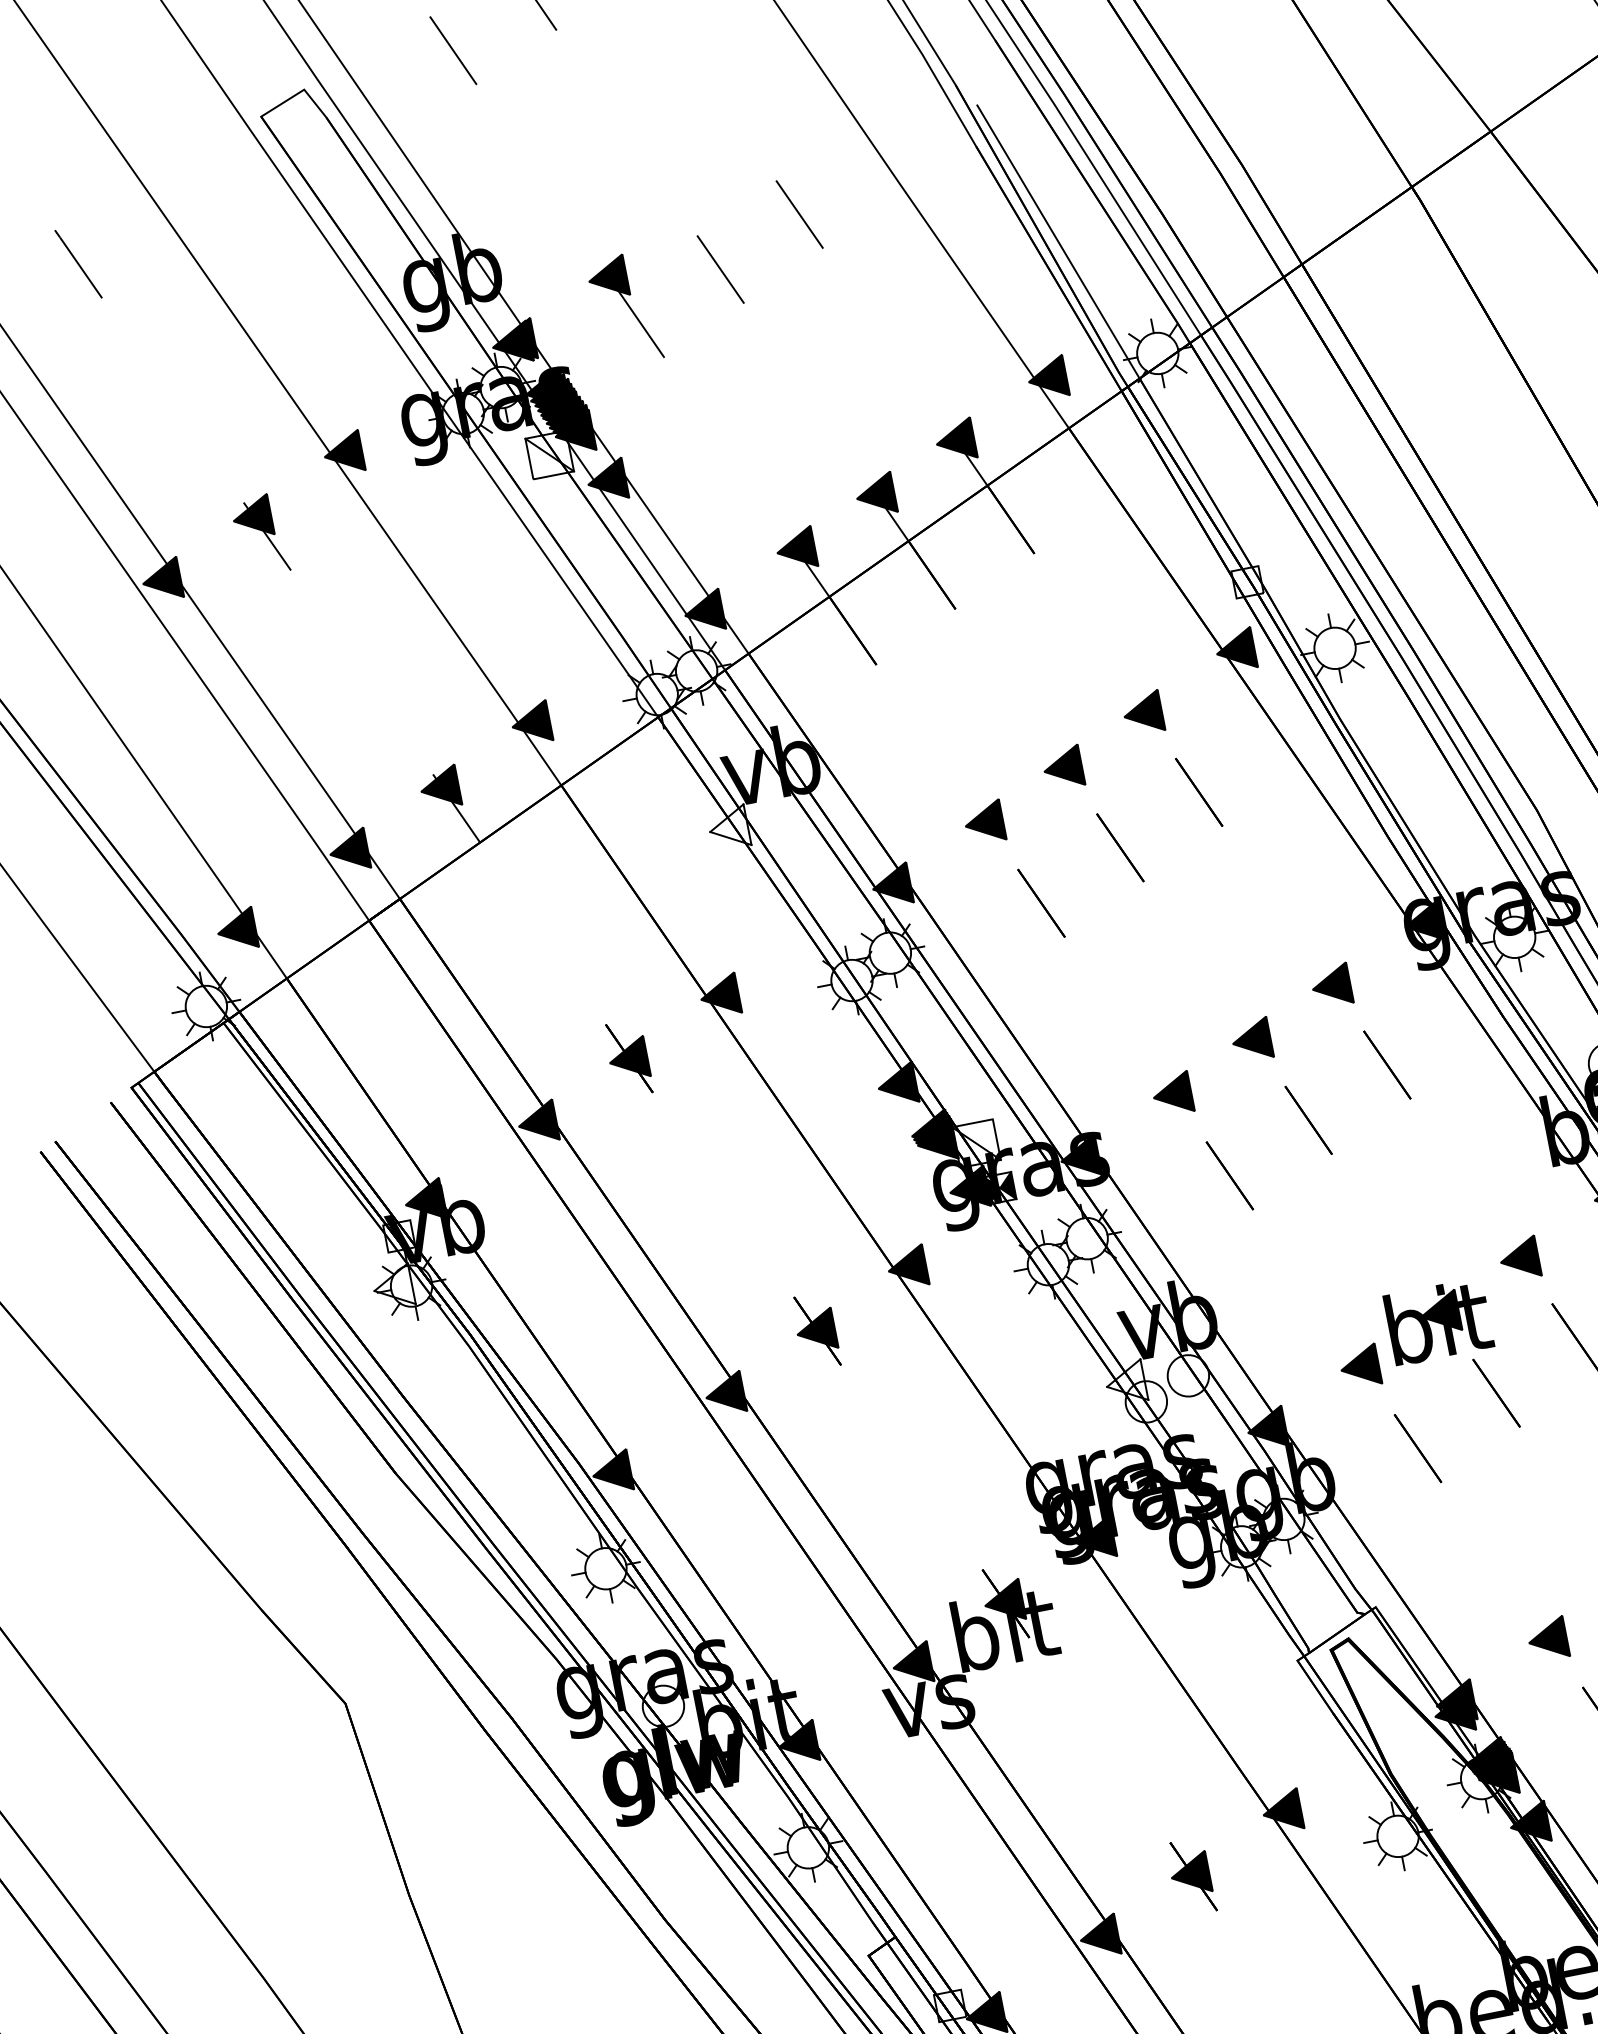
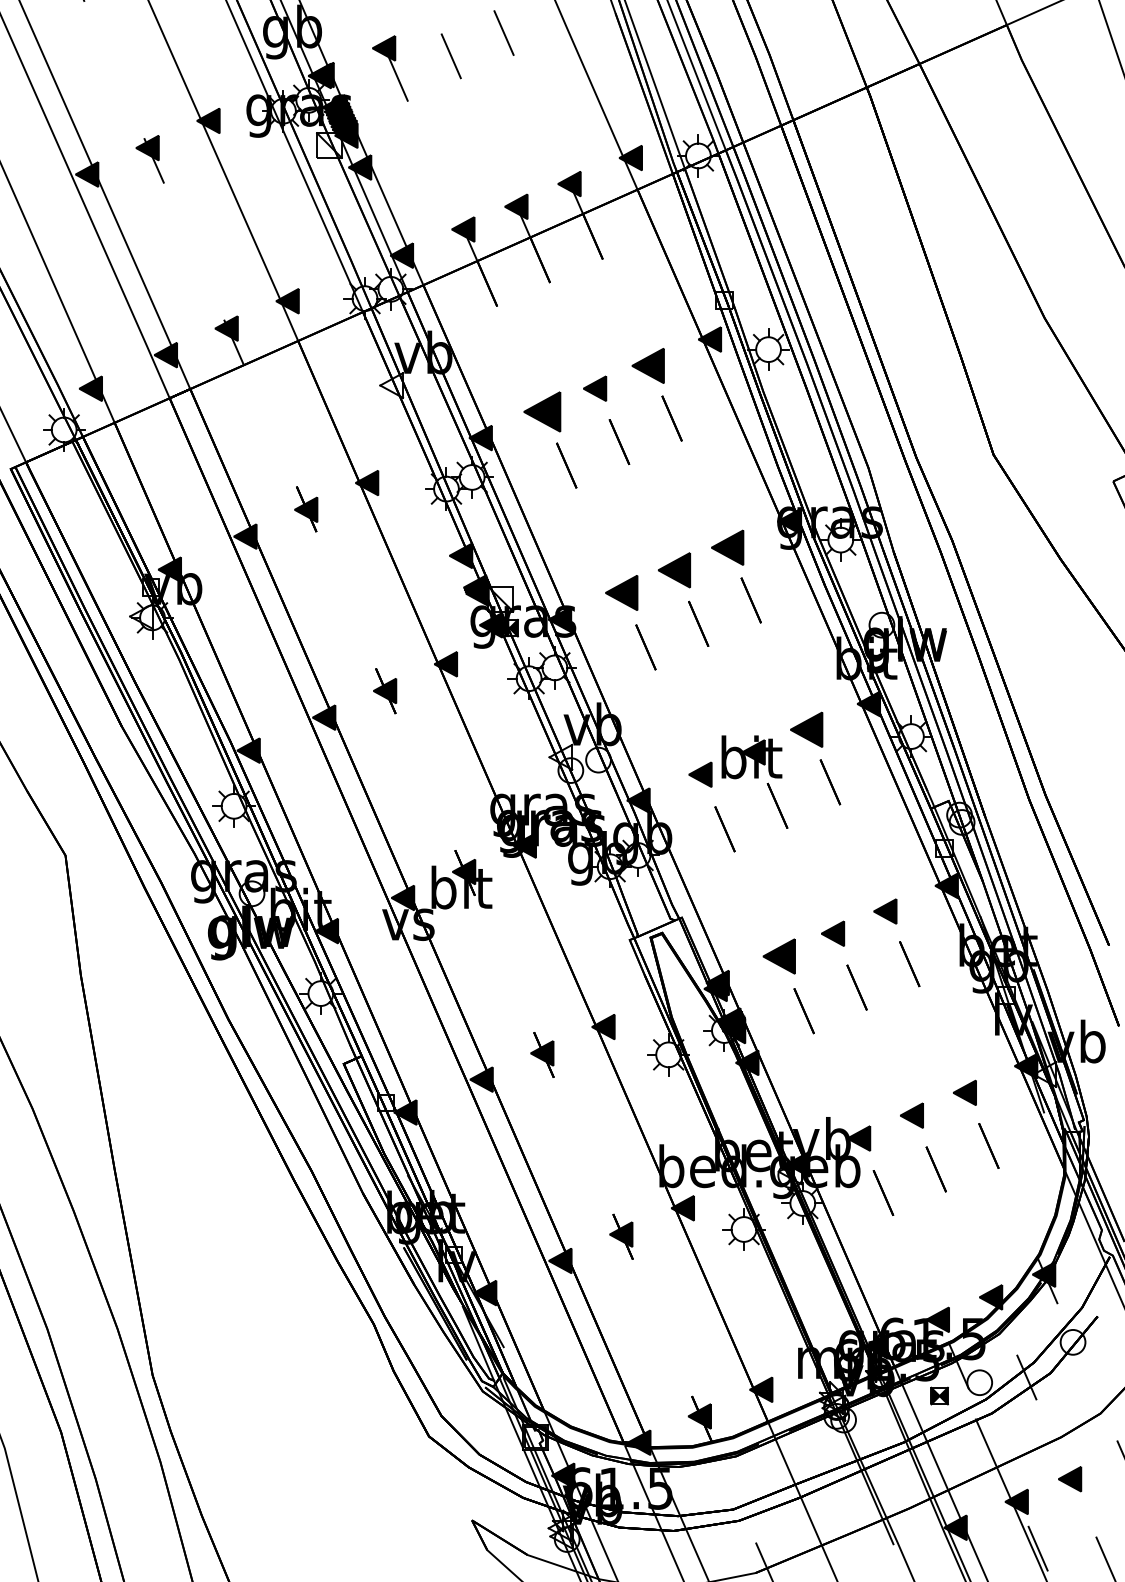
part: (1143, 712) -> (648, 365), size x1.4
part: (984, 822) -> (542, 411), size x1.6
part: (1331, 985) -> (727, 547), size x1.4
part: (1251, 1040) -> (674, 570), size x1.4
part: (1172, 1093) -> (621, 592), size x1.4
part: (1519, 1258) -> (806, 729), size x1.4
part: (1548, 1639) -> (779, 956), size x1.4

